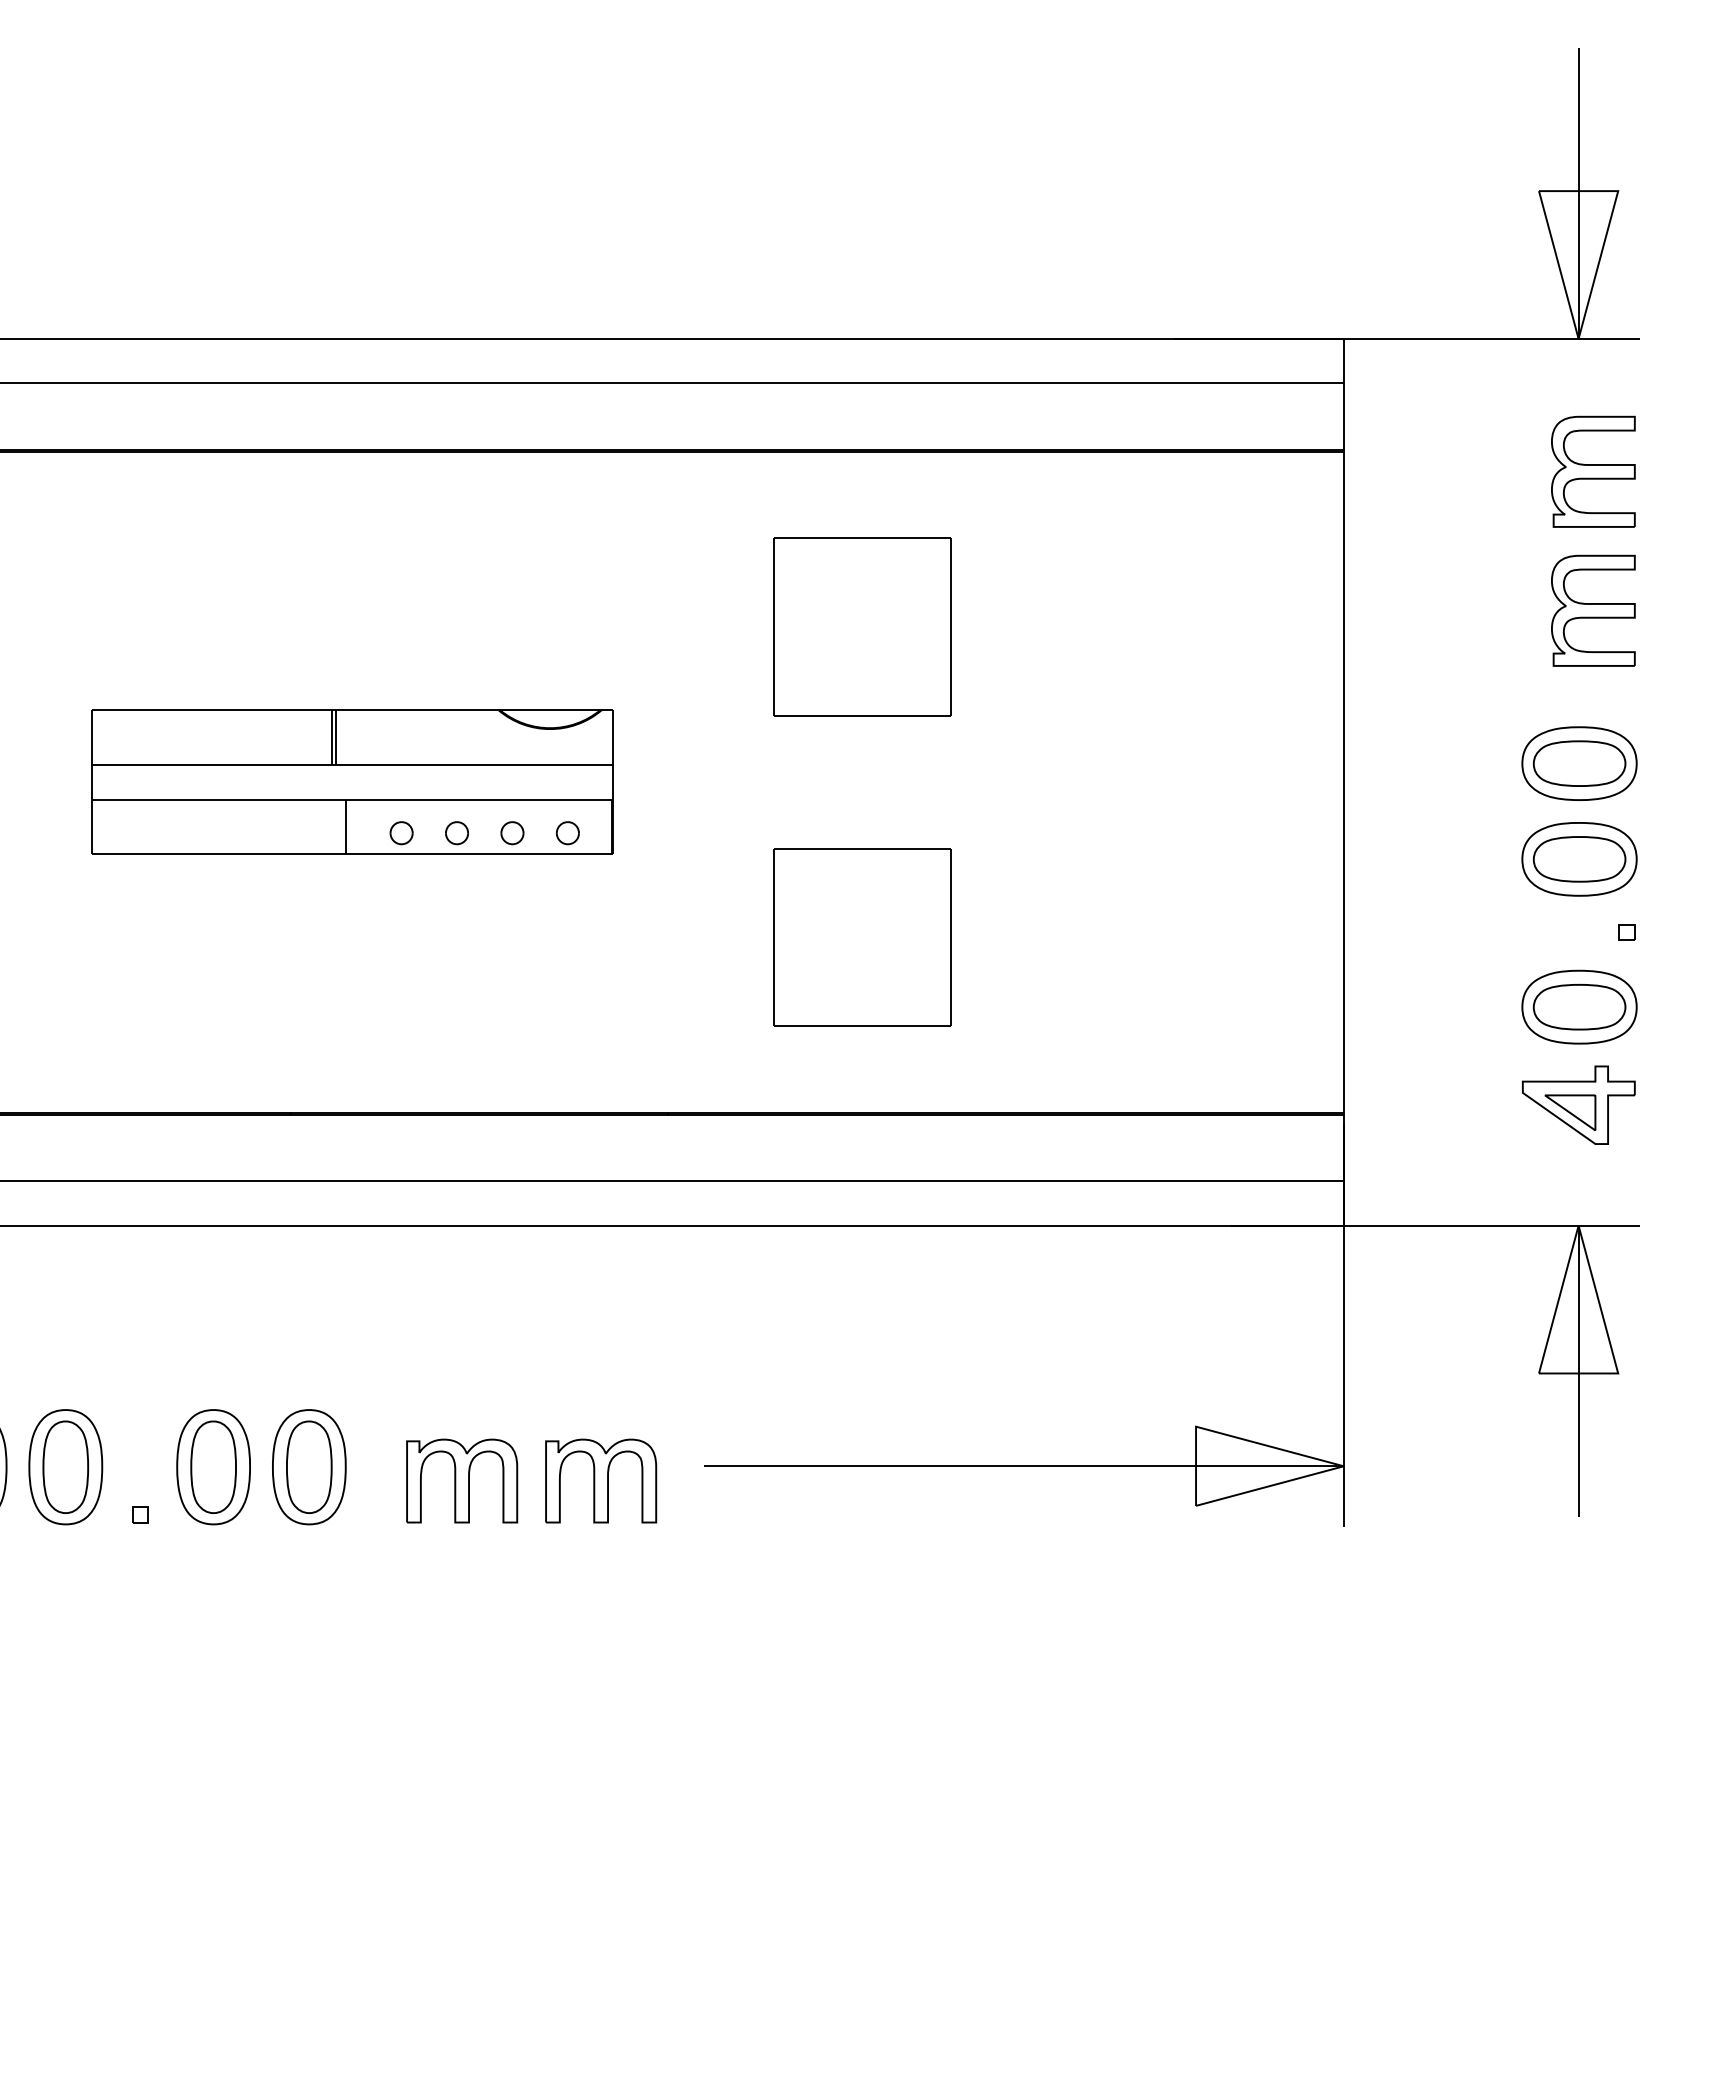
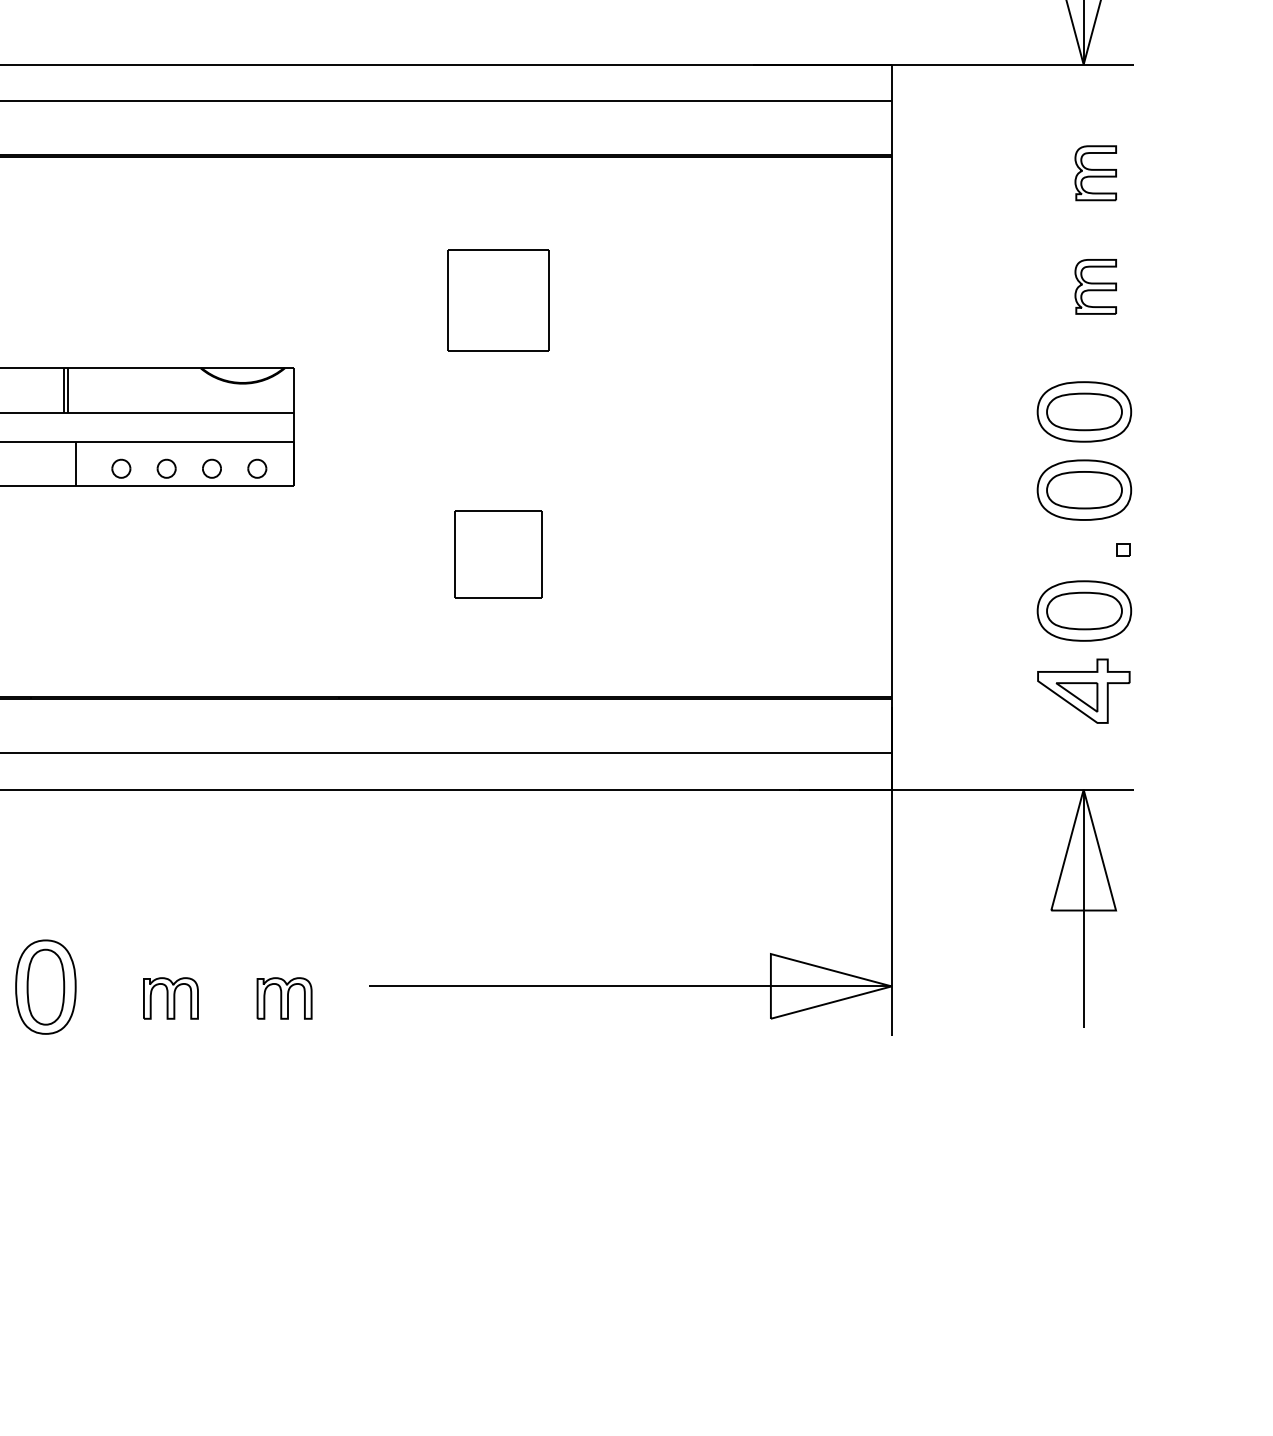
part: (1593, 471) -> (1095, 173), size x0.6
part: (1593, 610) -> (1095, 286), size x0.6
part: (862, 626) -> (498, 299), size x0.7
part: (862, 937) -> (498, 554), size x0.6
part: (462, 1480) -> (171, 998), size x0.6
part: (601, 1480) -> (284, 998), size x0.6

